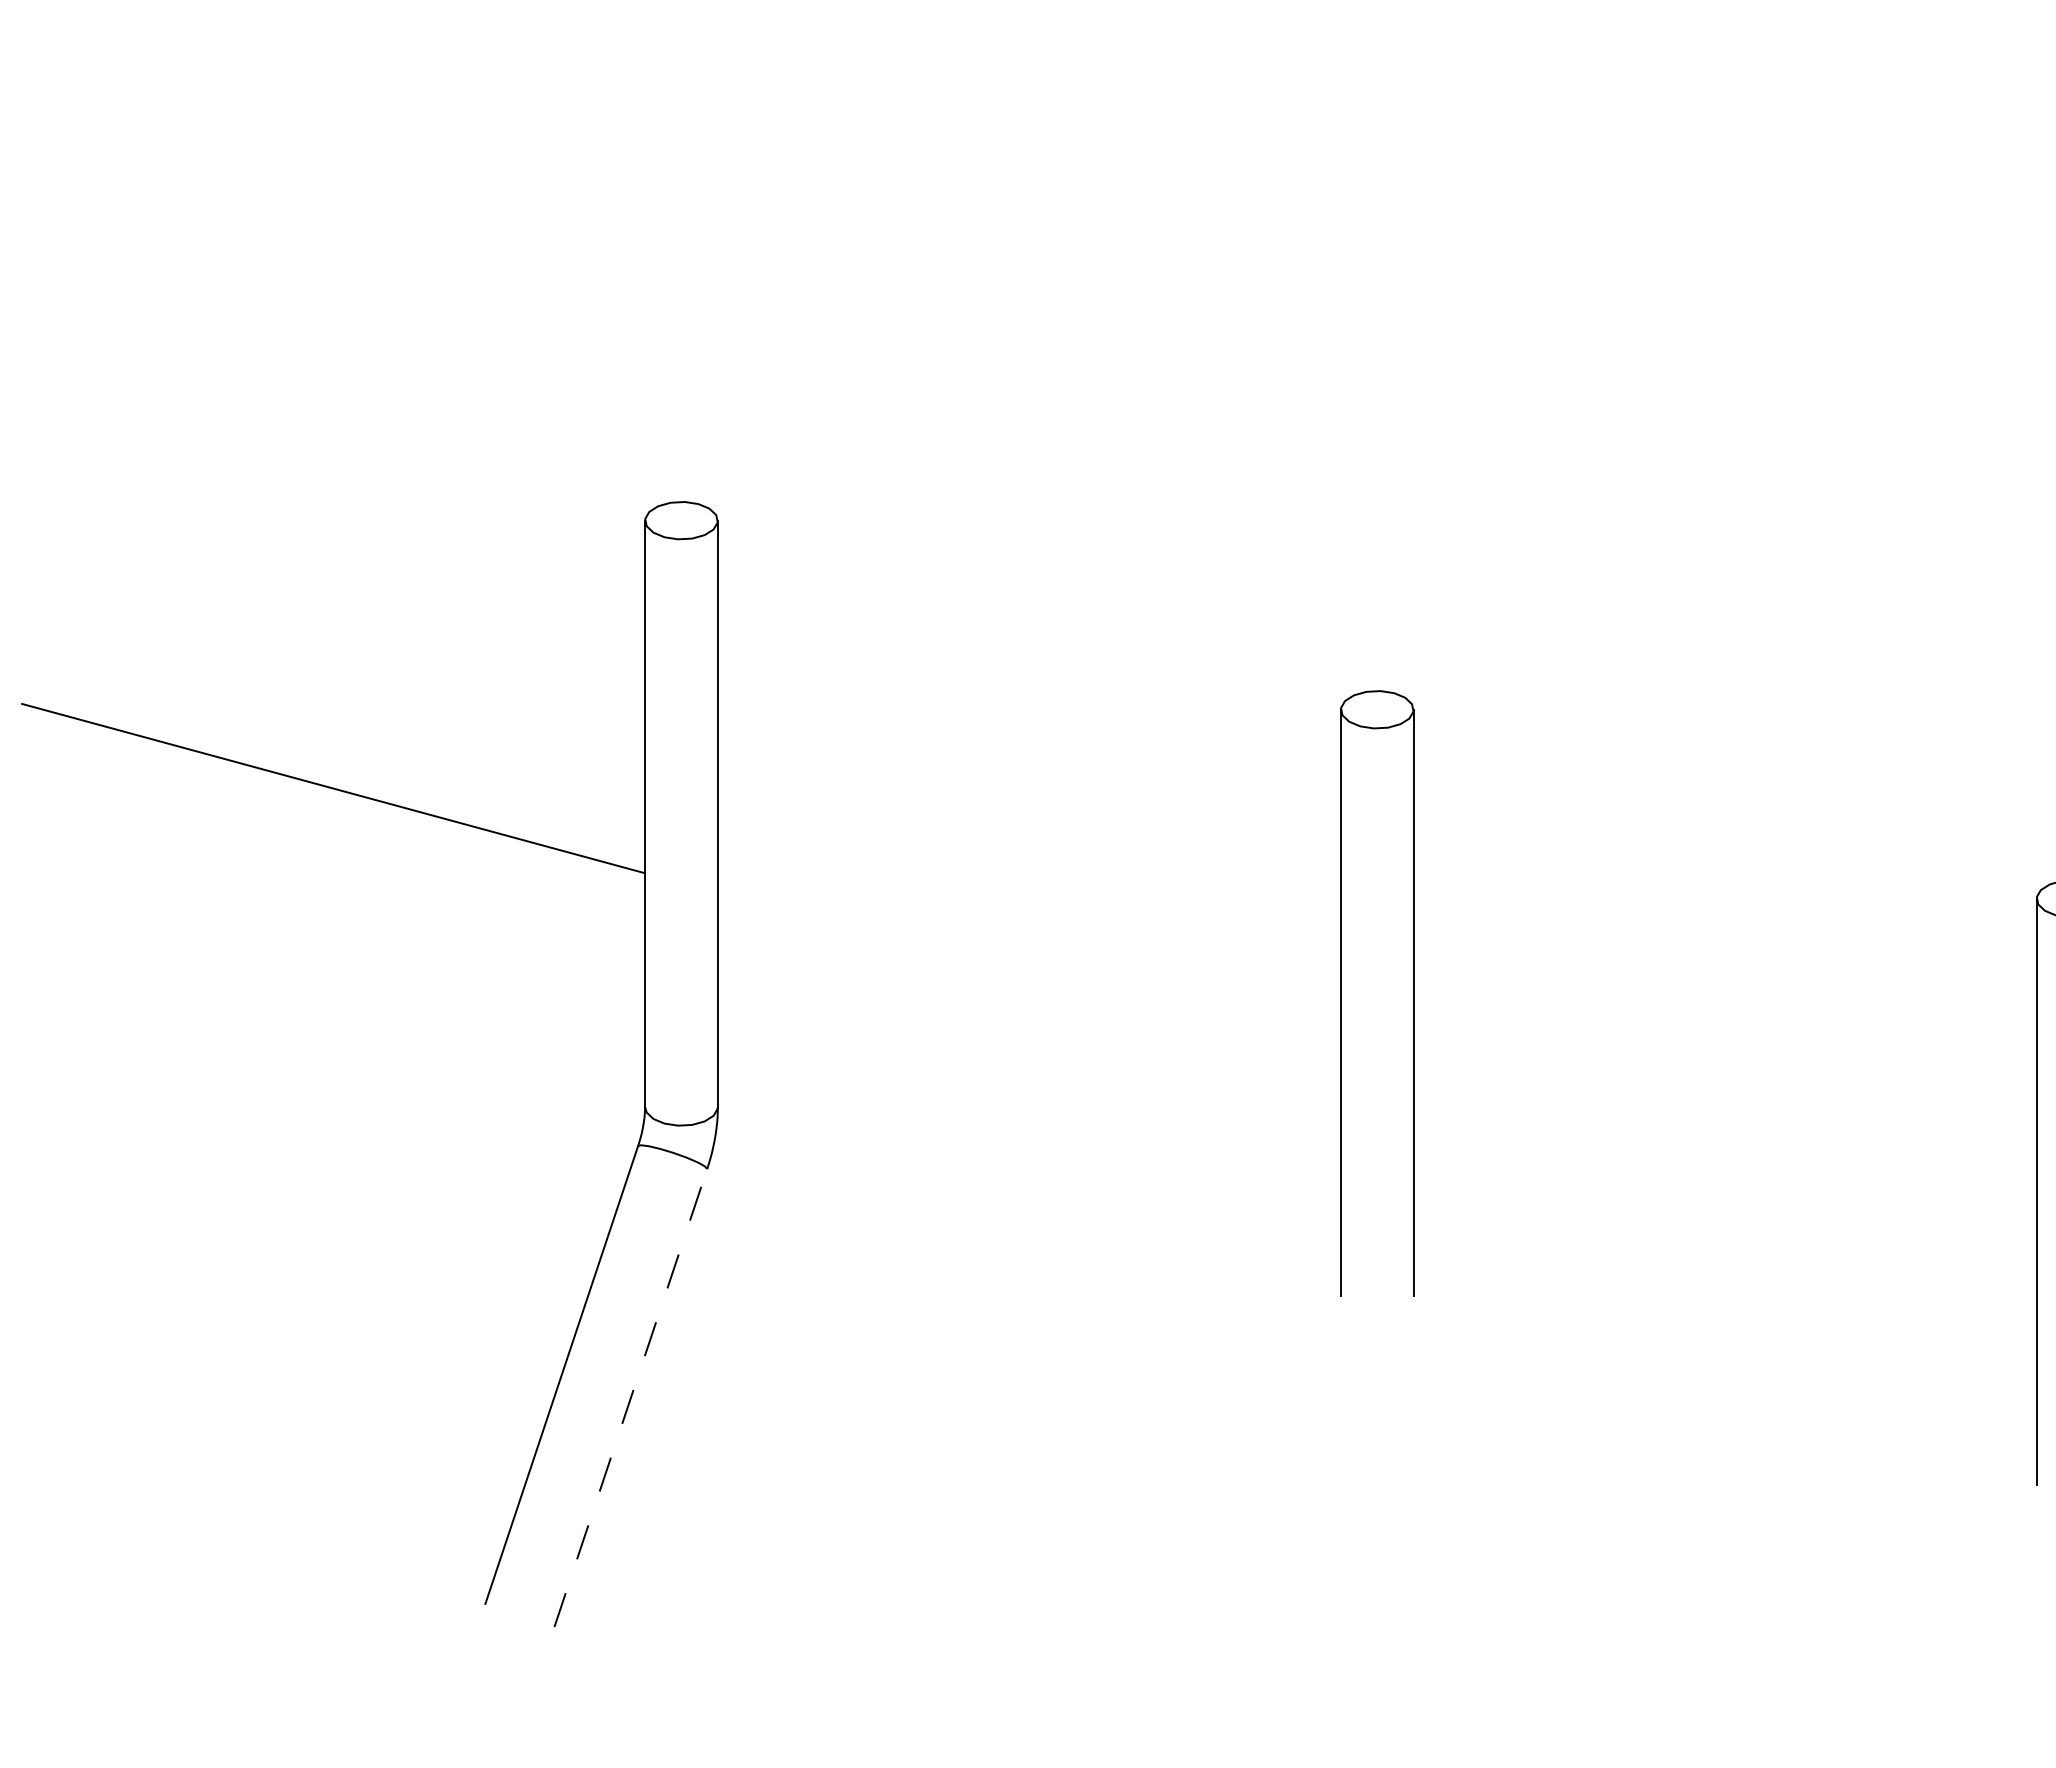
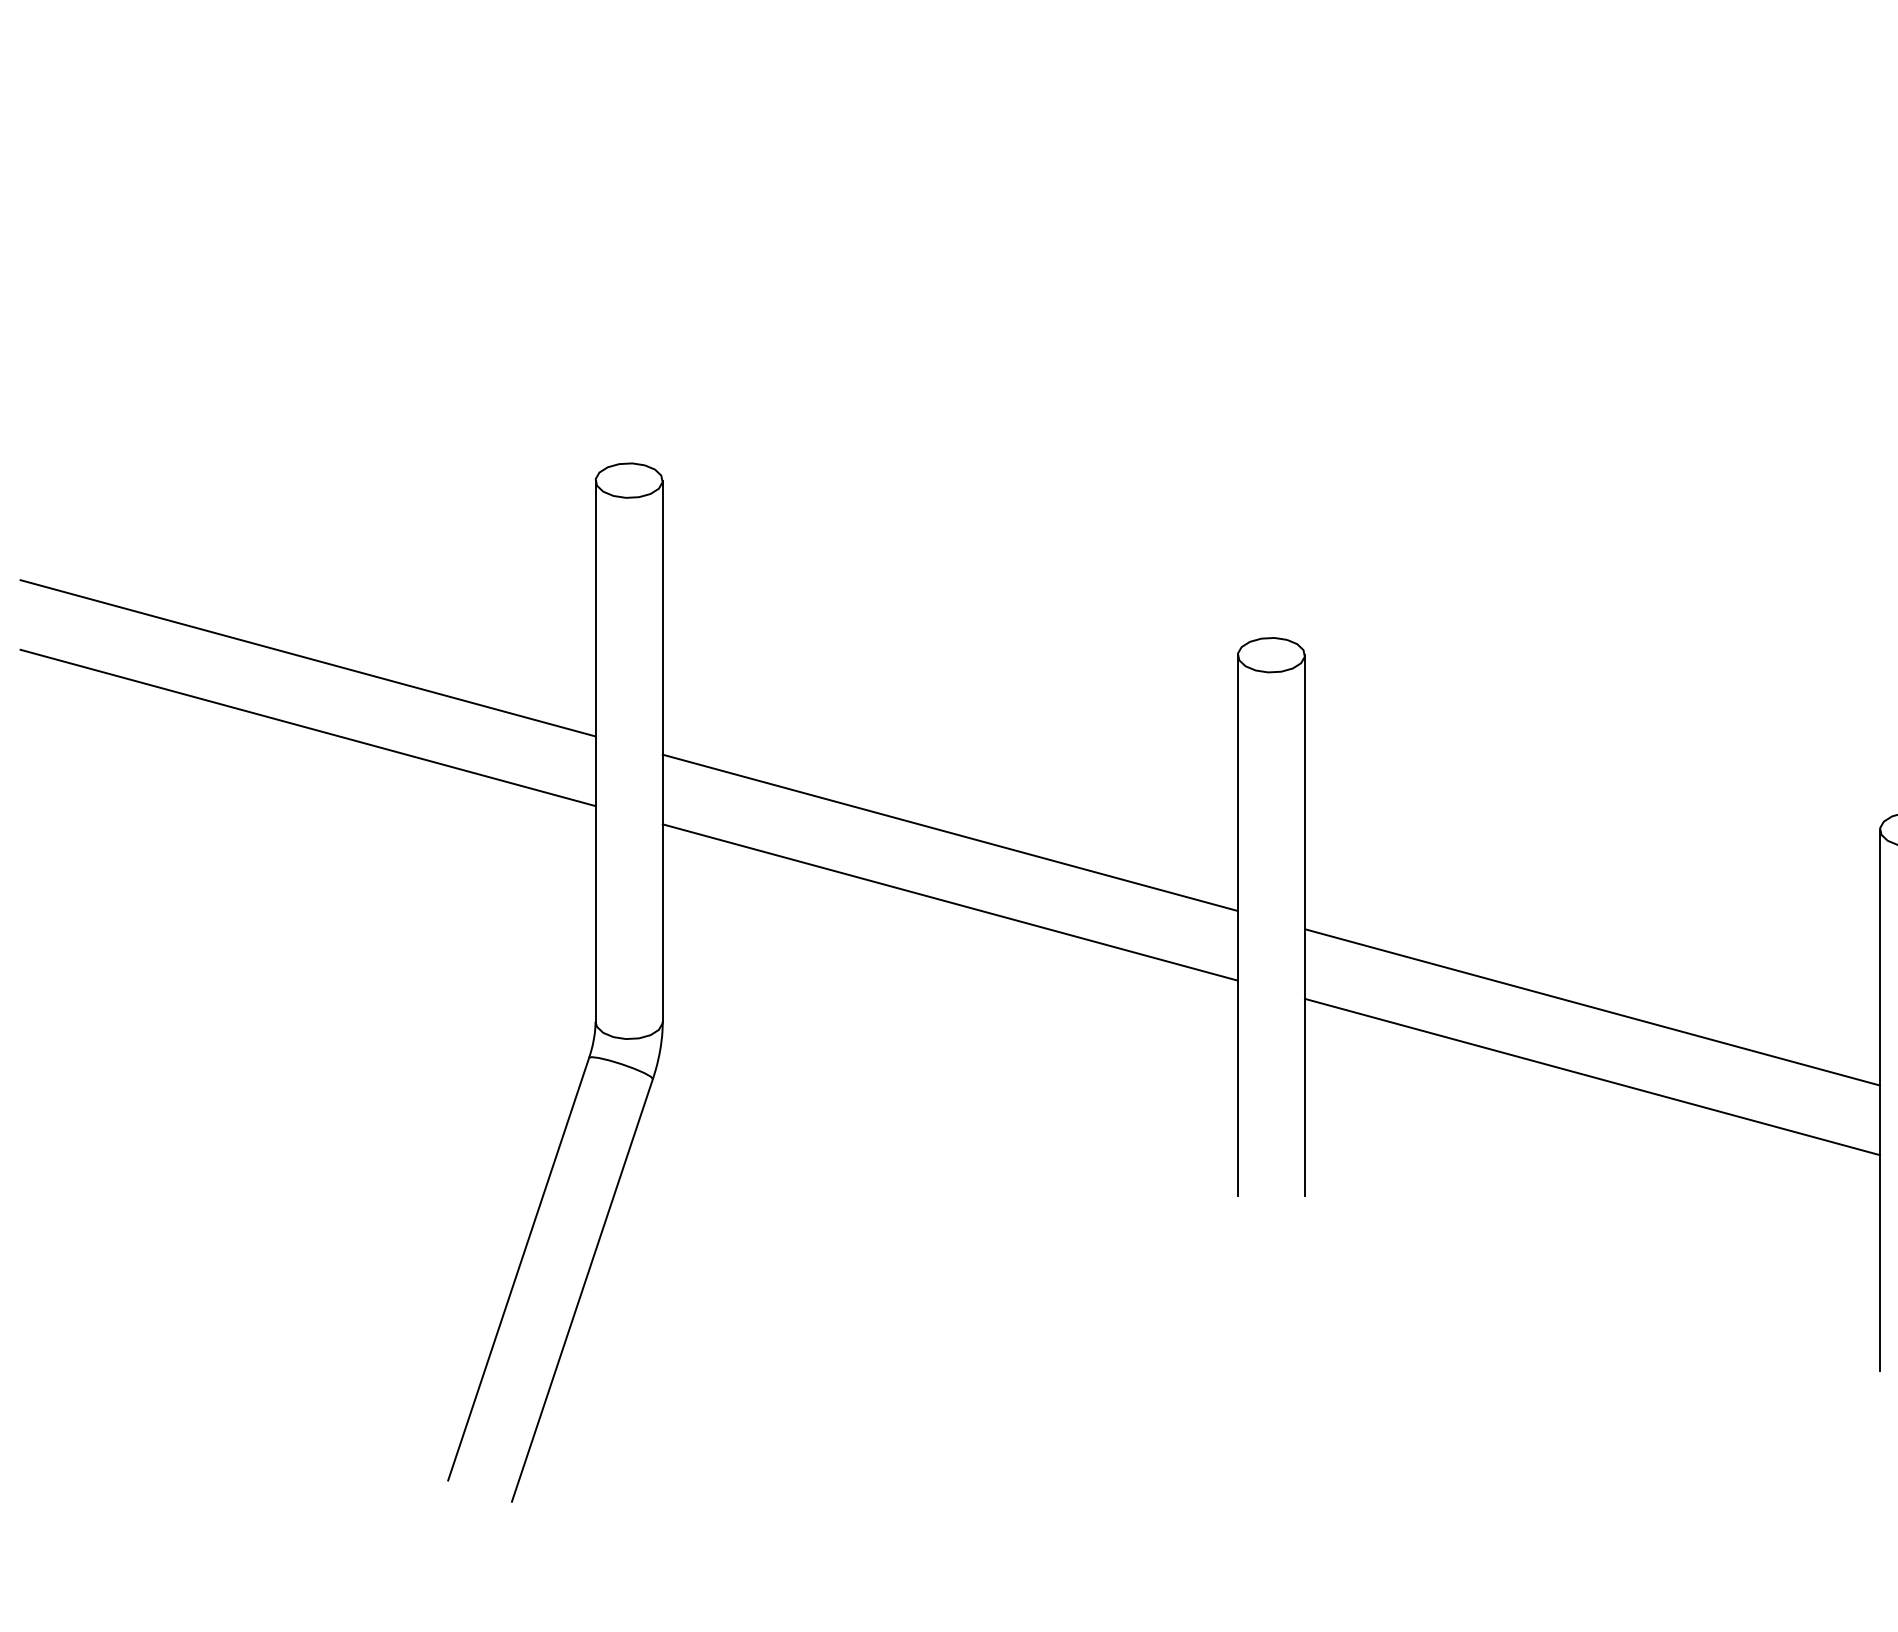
line: (333, 712) -> (307, 657), added
line: (1028, 901) -> (949, 832), added
line: (1028, 977) -> (949, 902), added
line: (1724, 1091) -> (1591, 1007), added
line: (1724, 1166) -> (1591, 1076), added
line: (631, 1397) -> (583, 1289), dashed -> solid

